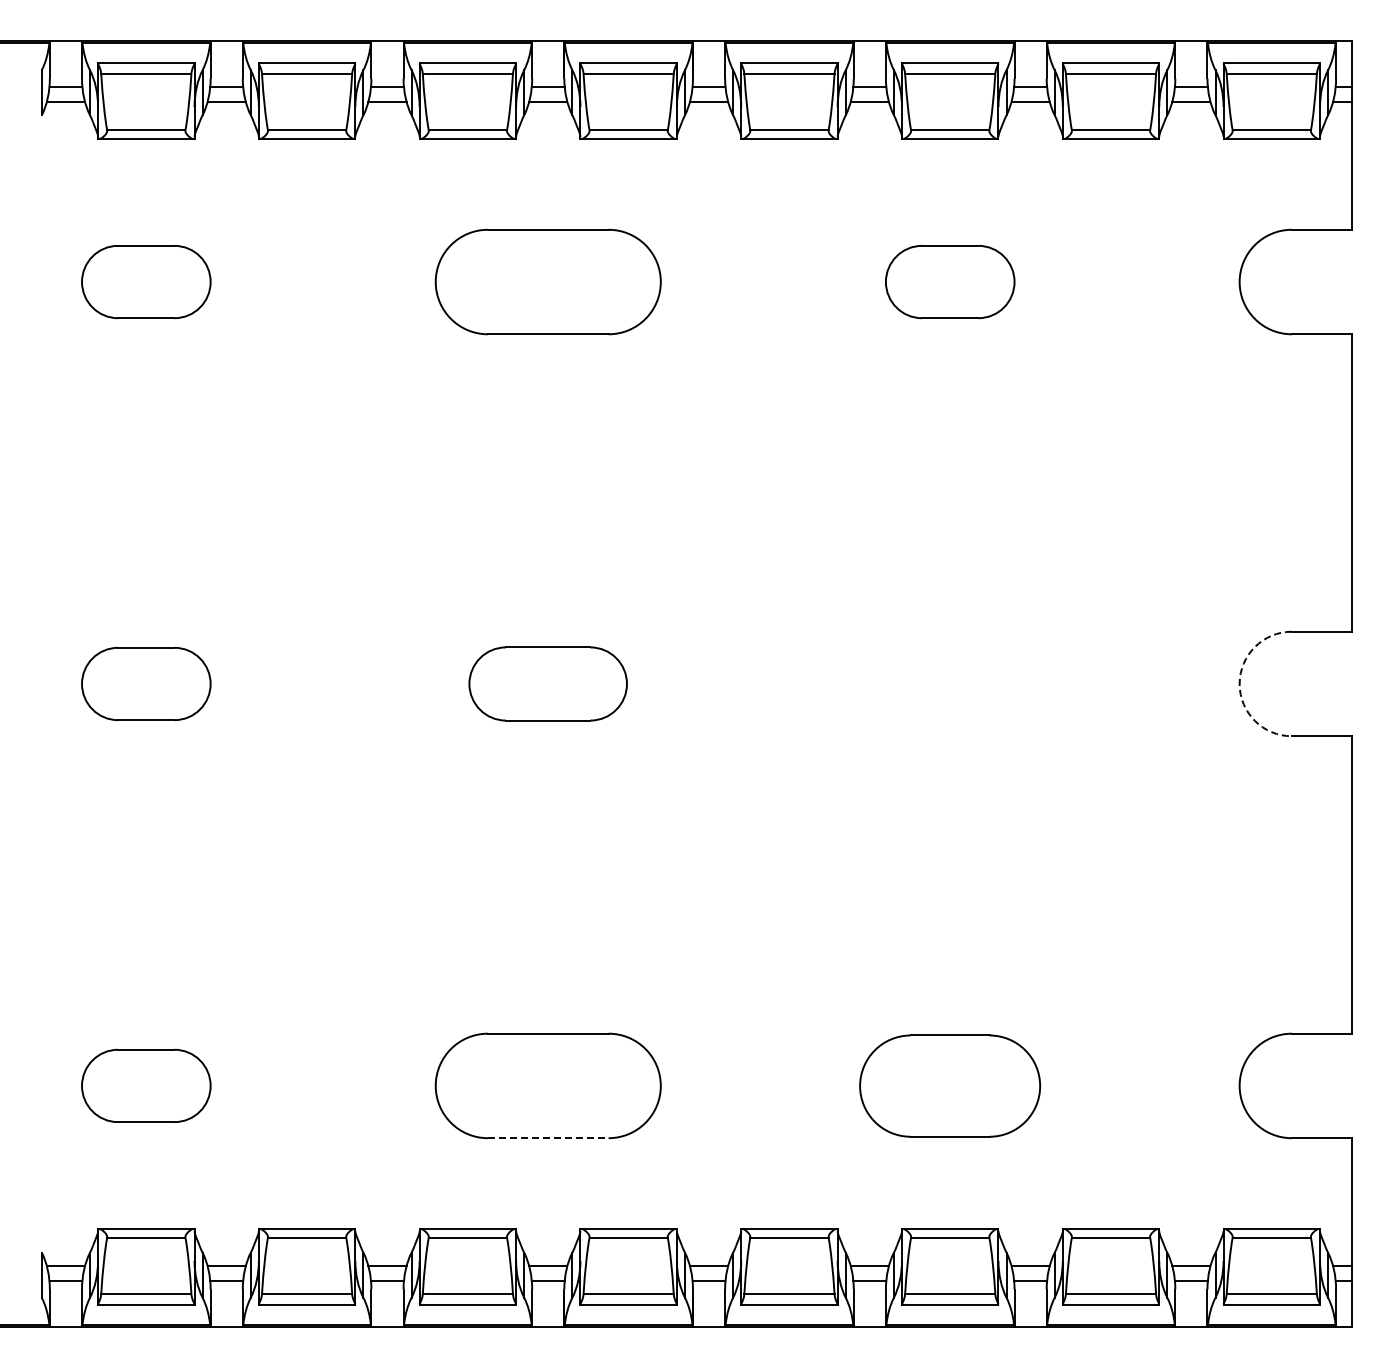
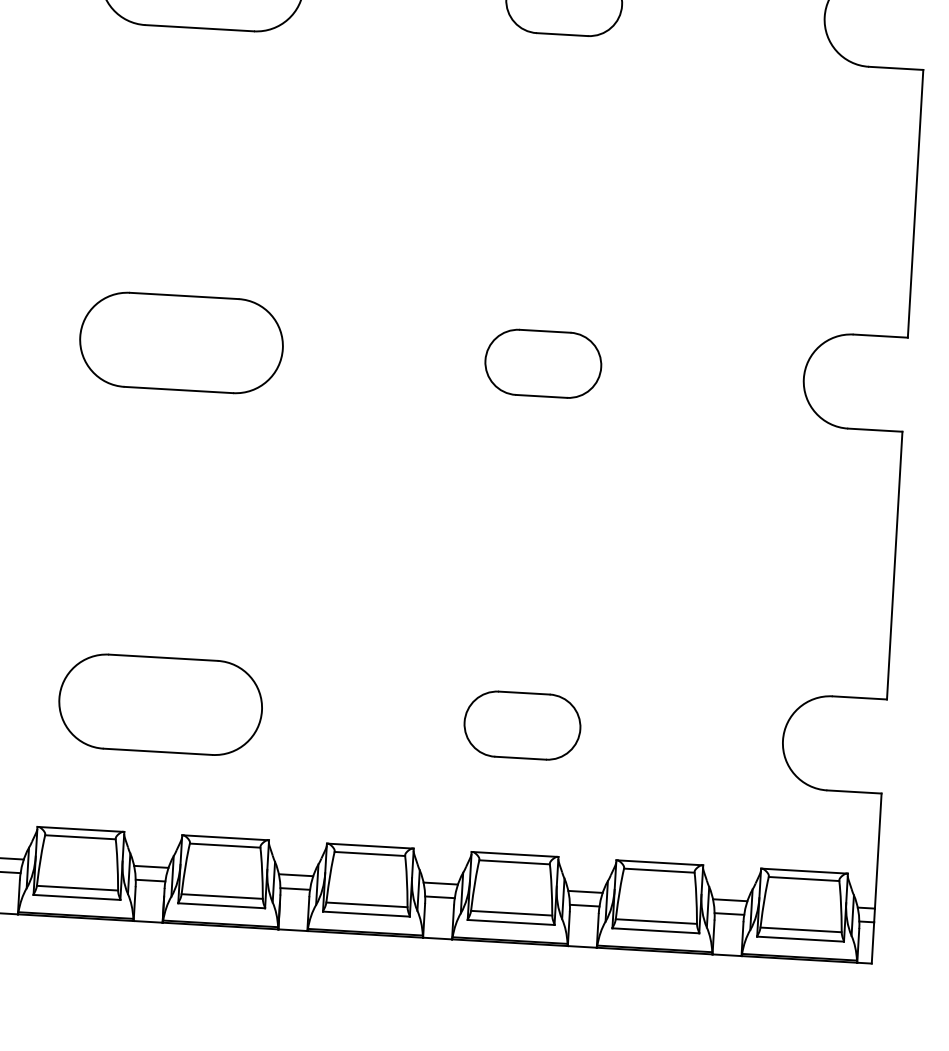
part: (547, 683) -> (180, 342), size x1.43
part: (950, 683) -> (543, 363), added
arc: (1239, 683) -> (803, 378), dashed -> solid
part: (950, 1085) -> (522, 725), size x0.71
line: (548, 1138) -> (158, 752), dashed -> solid

